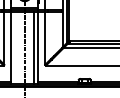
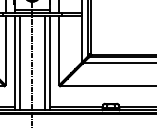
line: (15, 47) -> (20, 62), added

